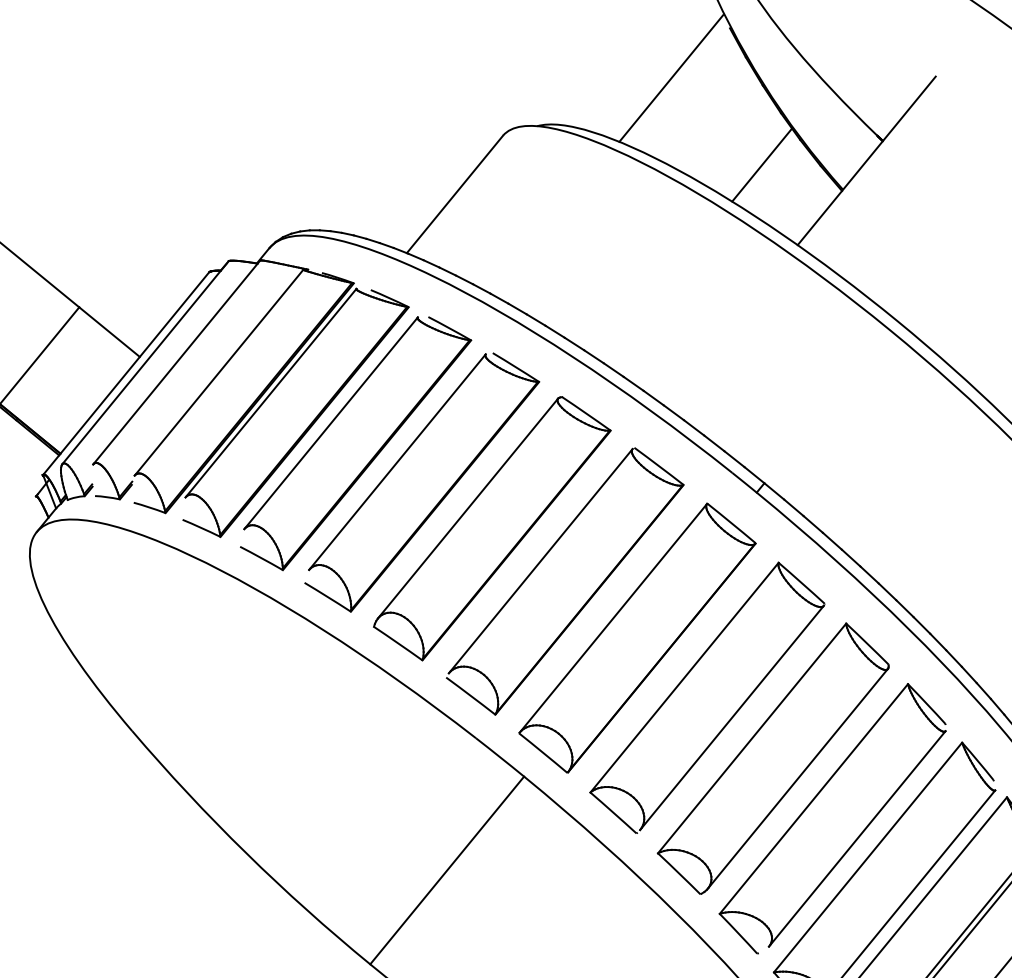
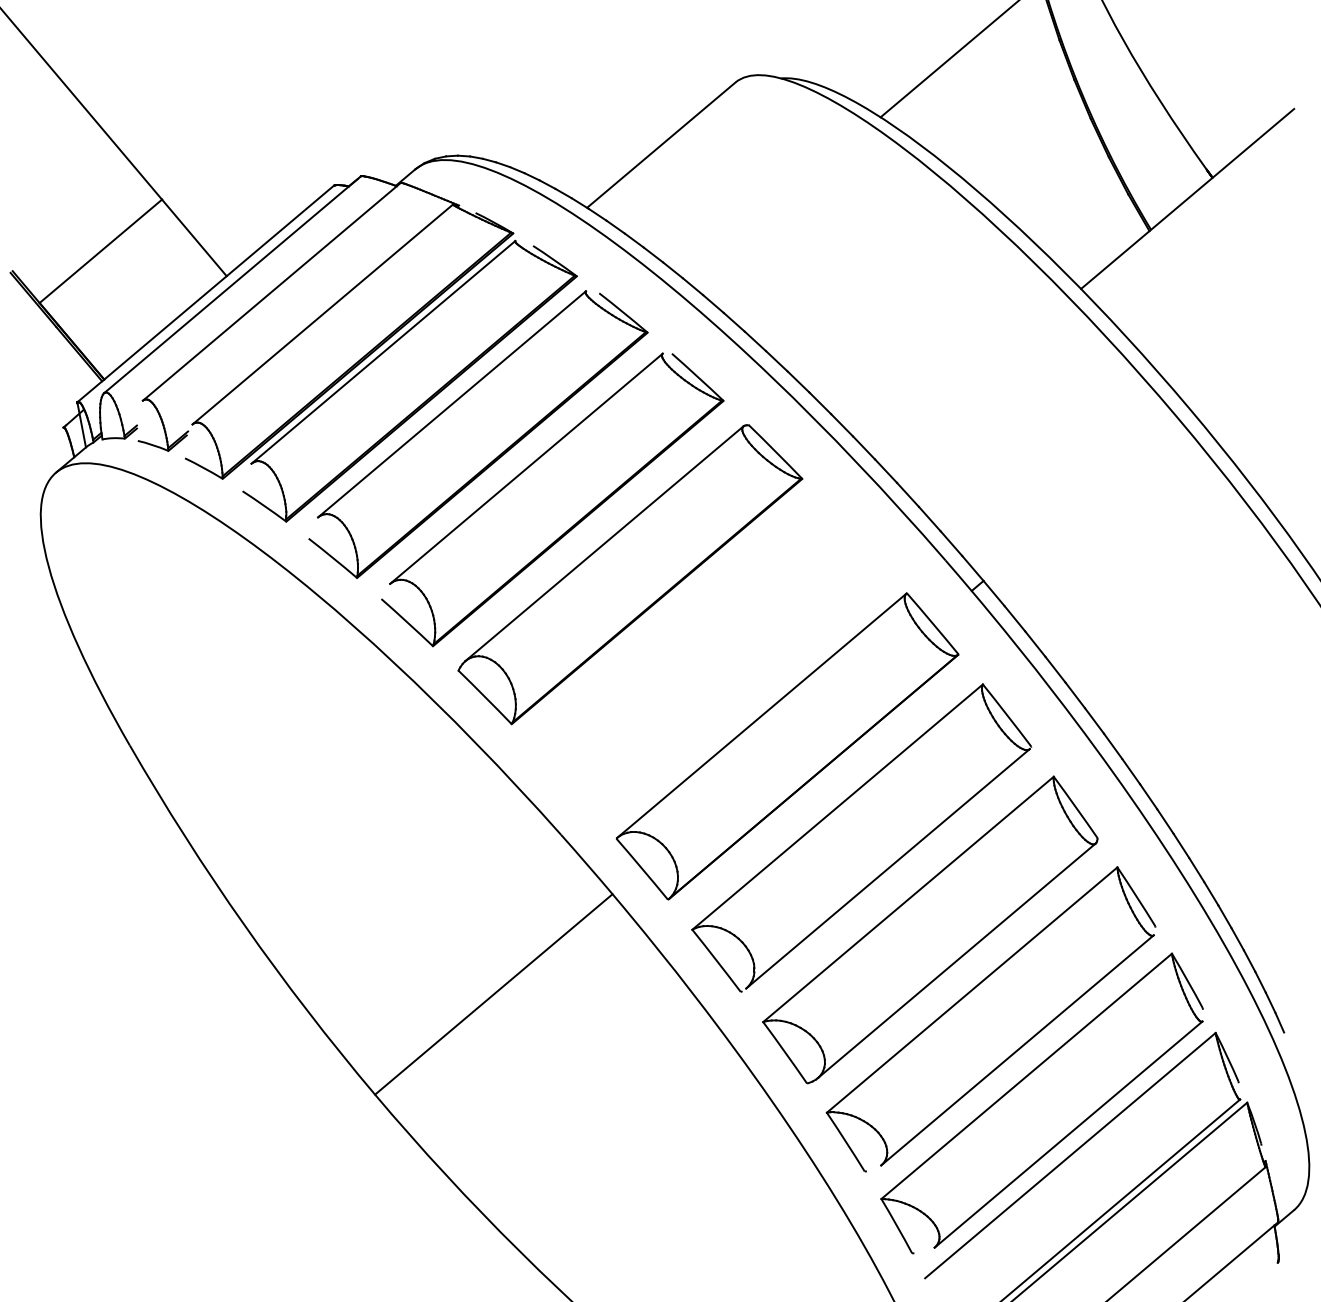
line: (761, 164) -> (1054, 179), removed
part: (564, 581) -> (709, 657), removed

